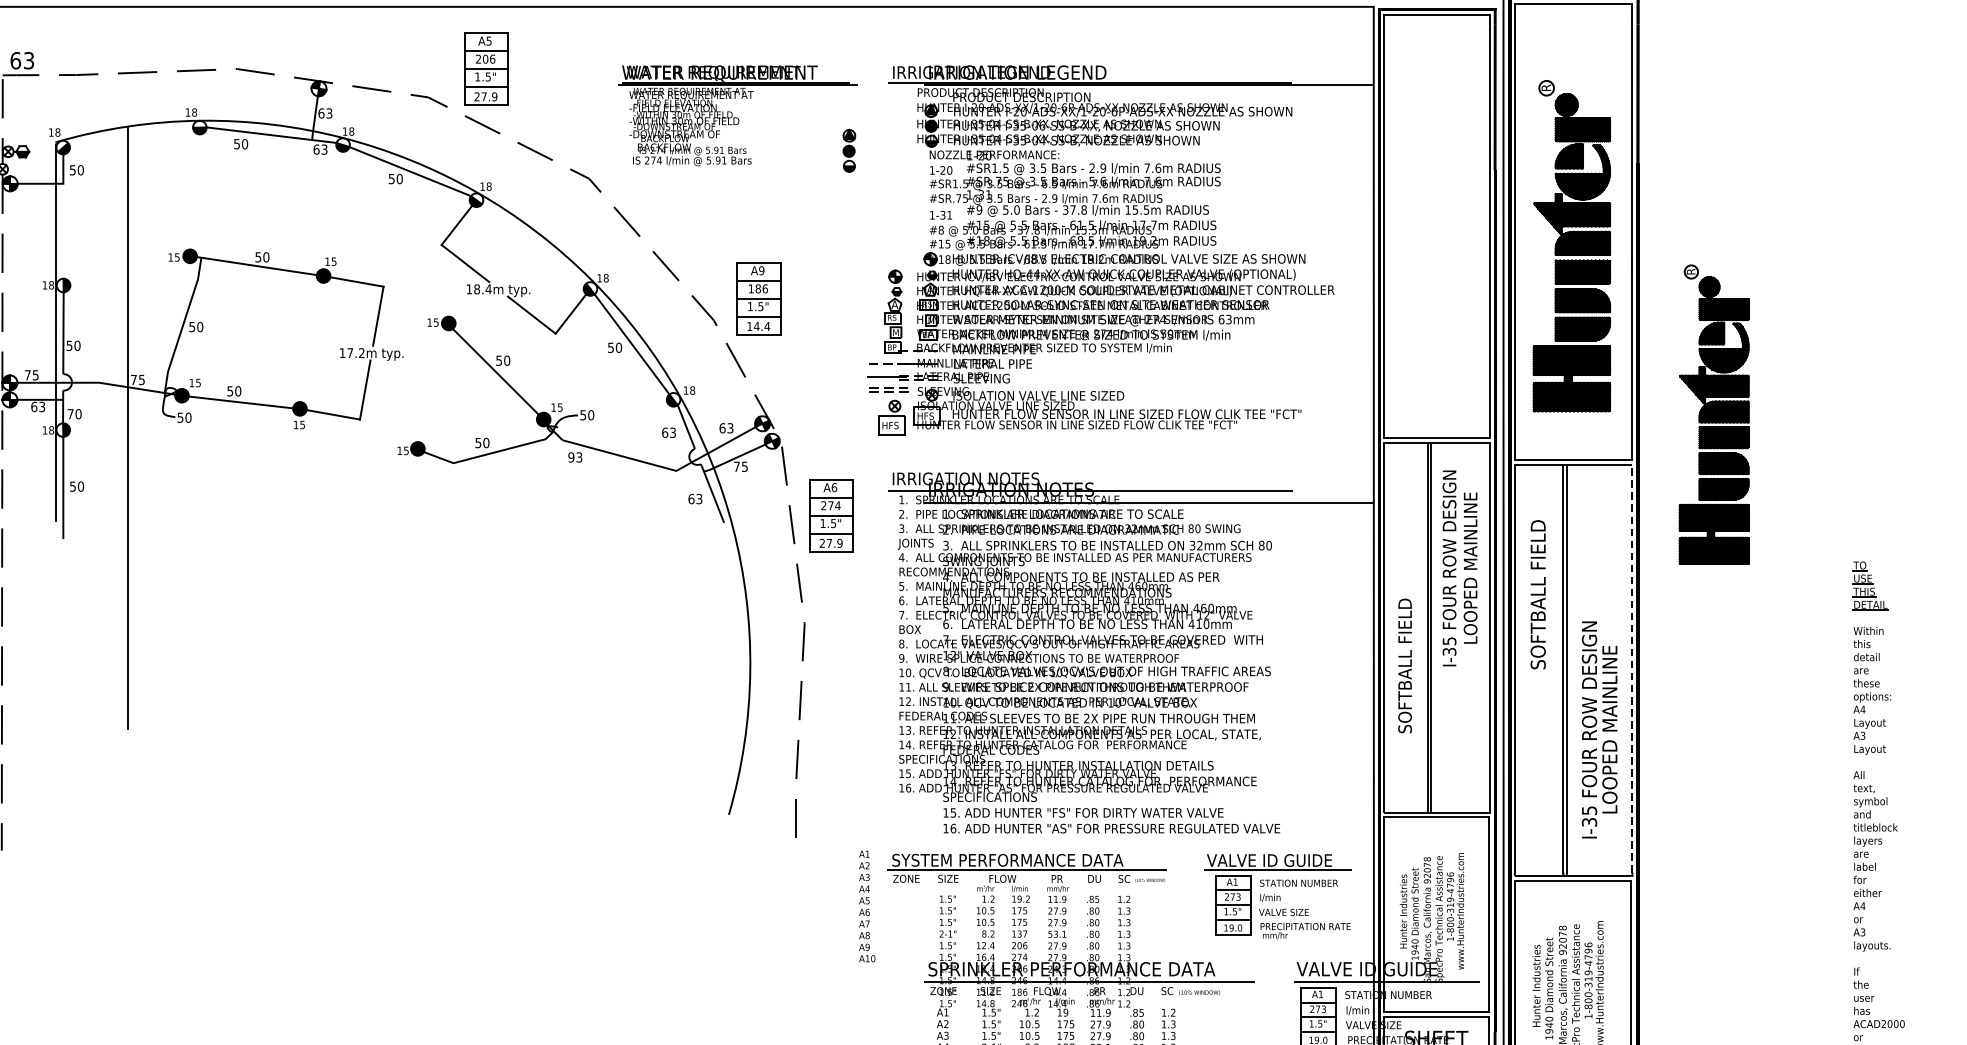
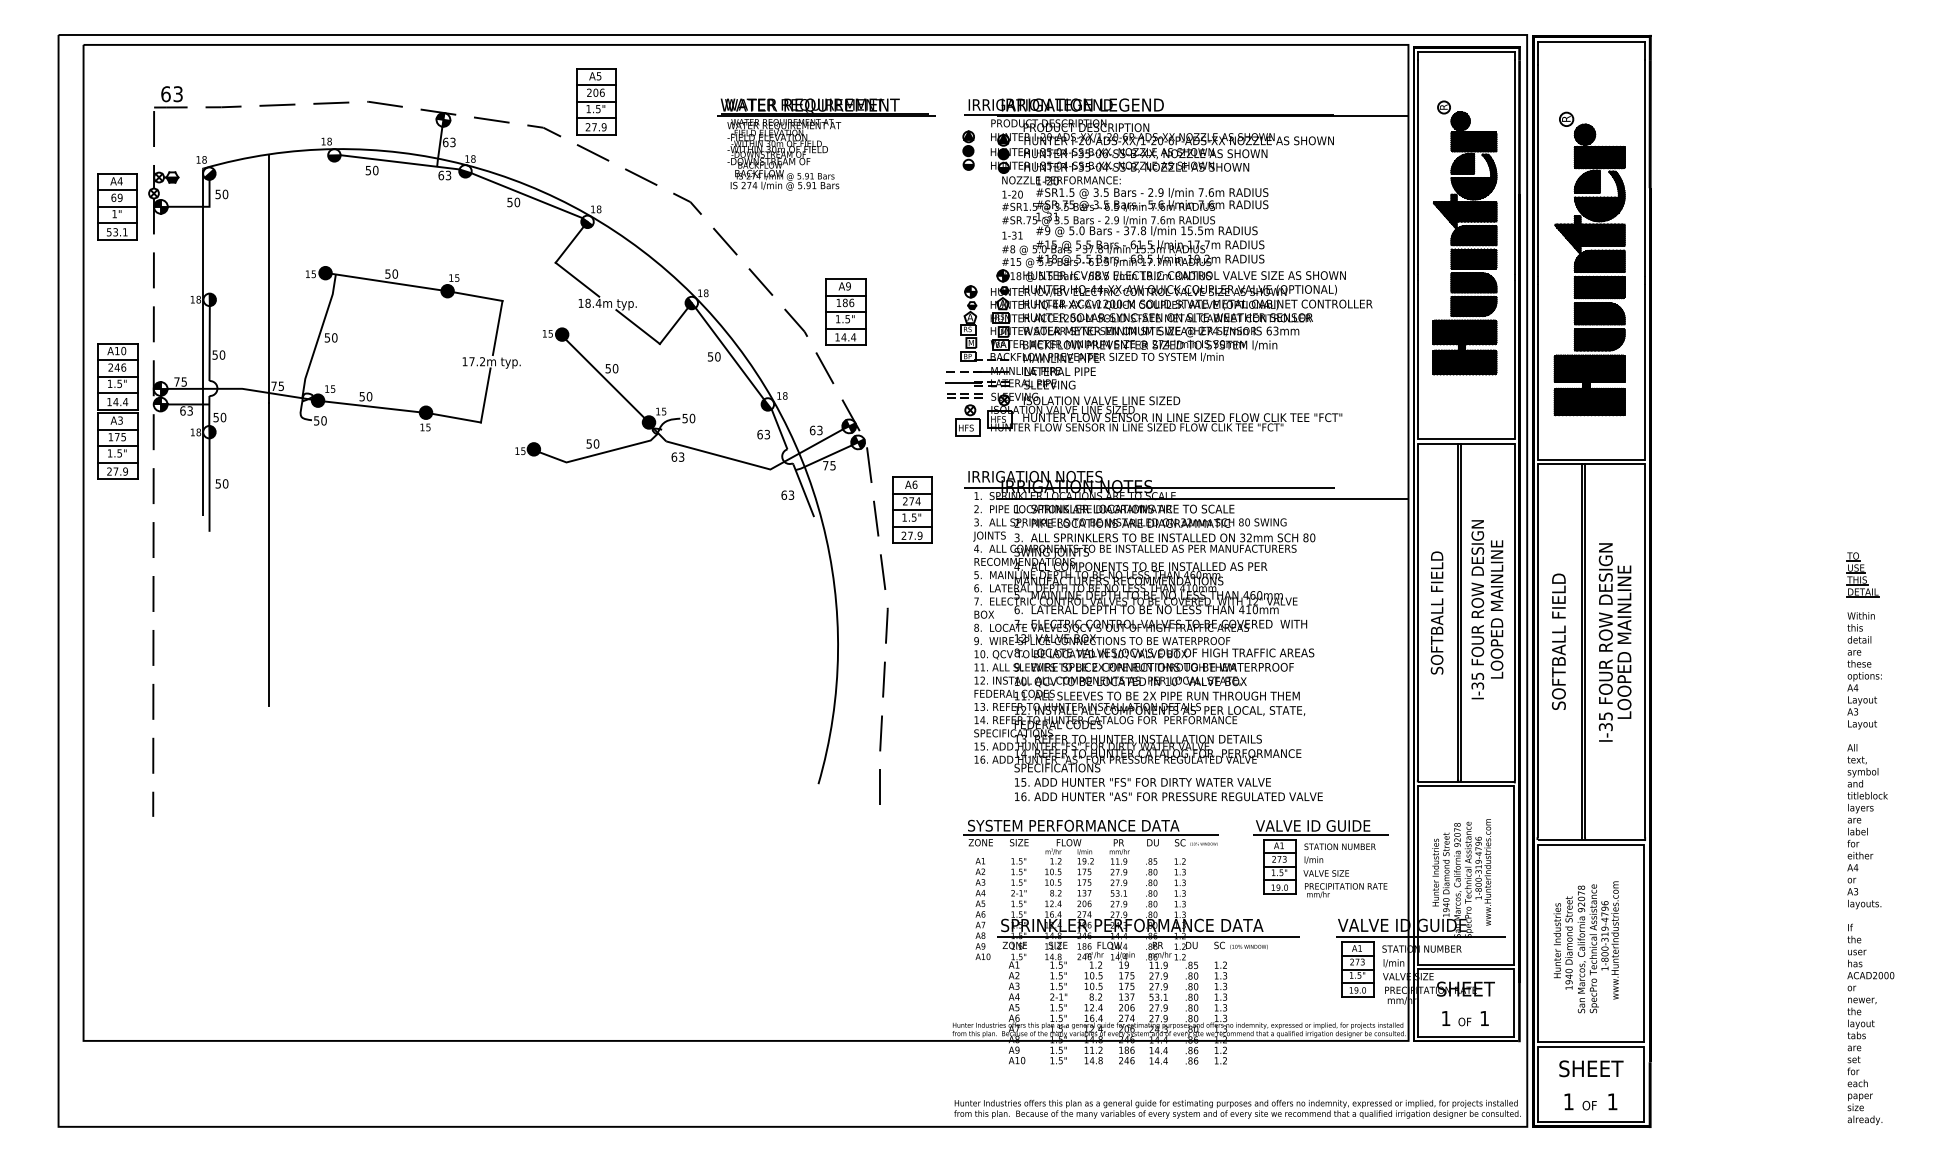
part: (849, 150) -> (968, 150), moved
text: (69, 414) -> (215, 417), 70 -> 50
part: (1713, 414) -> (1464, 237), moved
text: (571, 456) -> (674, 456), 93 -> 63
text: (1460, 568) -> (1487, 609), moved
text: (1537, 594) -> (1558, 641), moved
text: (1404, 665) -> (1436, 612), moved
line: (1632, 668) -> (1645, 650), dashed -> solid
text: (1598, 729) -> (1614, 642), moved
text: (866, 907) -> (982, 909), moved

